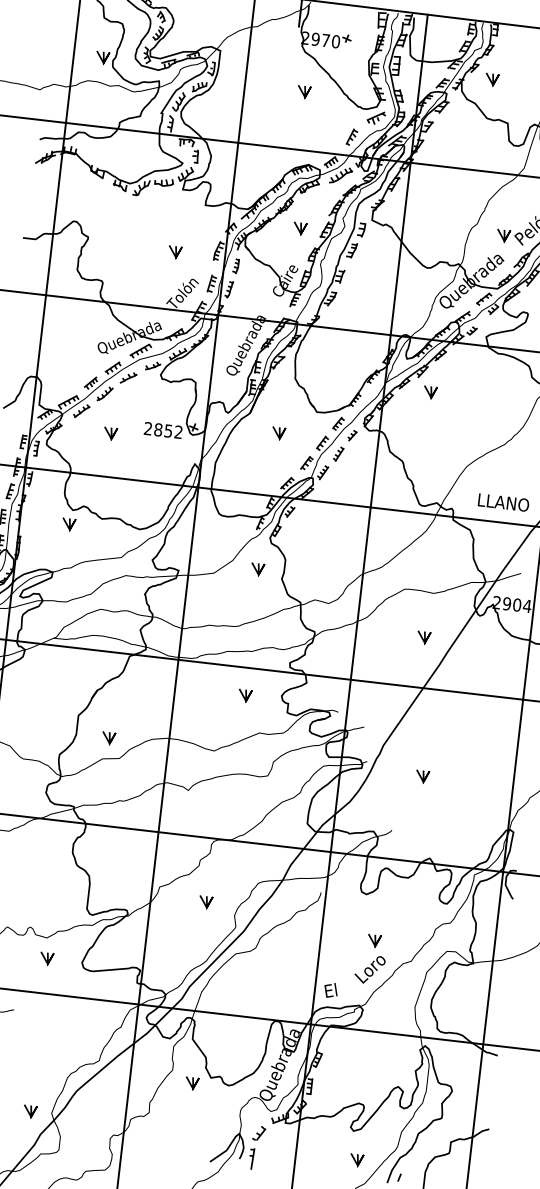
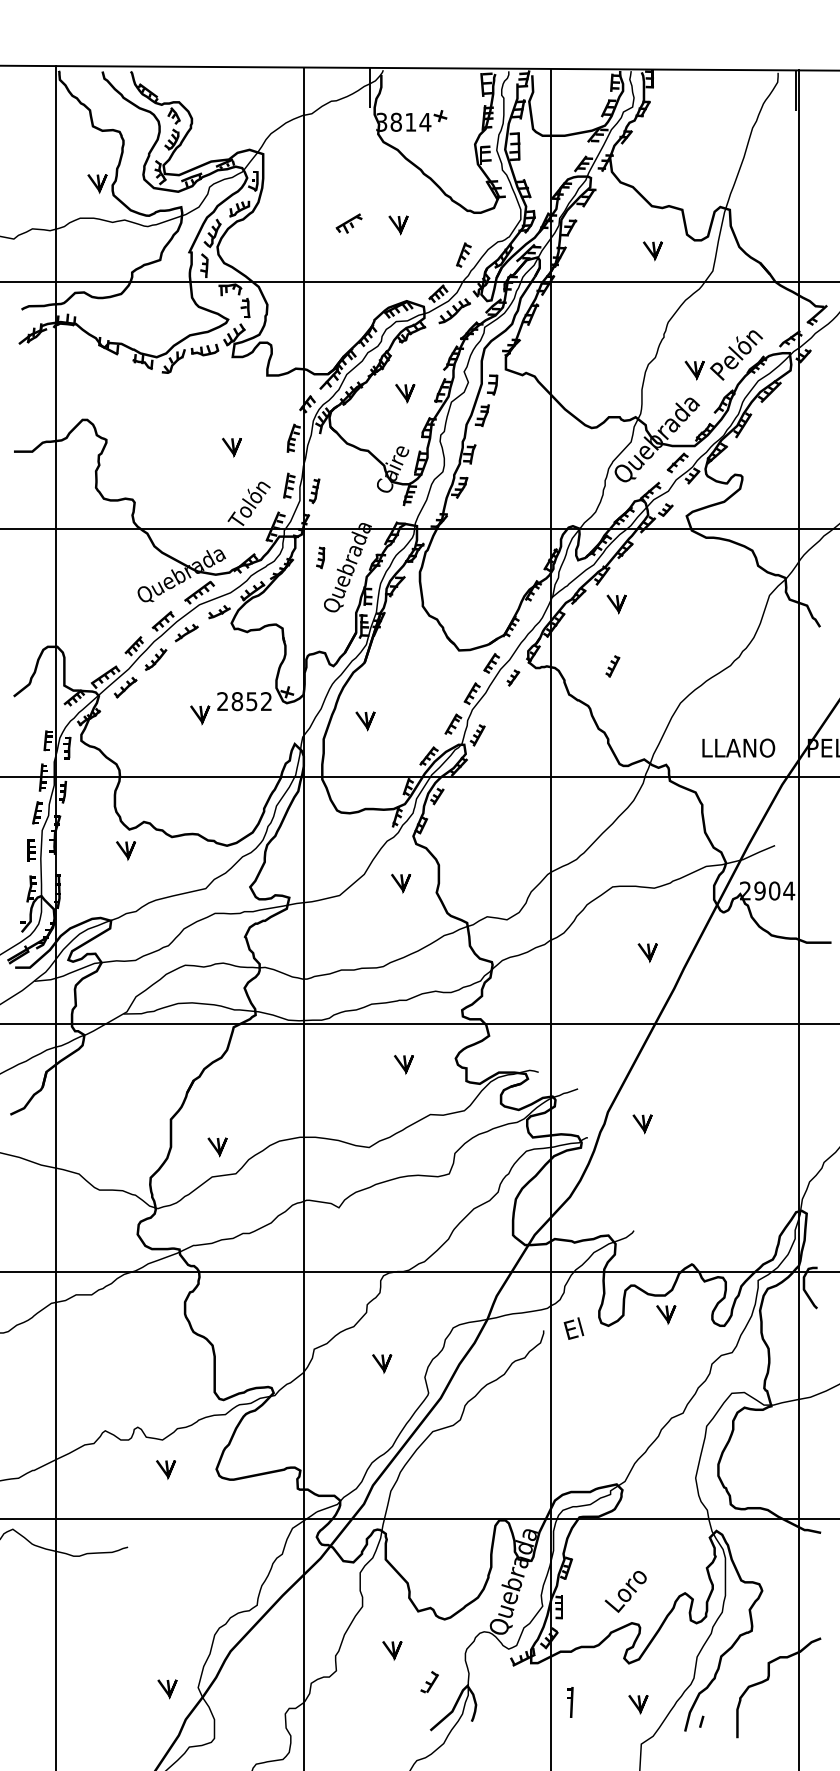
text: (320, 39) -> (403, 121), 2970 -> 3814
line: (491, 80) -> (651, 251), moved
line: (304, 92) -> (398, 225), moved
part: (375, 117) -> (348, 223), moved
part: (236, 265) -> (320, 557), moved
line: (278, 433) -> (365, 721), moved
line: (110, 434) -> (200, 715), moved
part: (338, 454) -> (612, 666), moved
line: (422, 776) -> (642, 1123), moved
line: (374, 941) -> (666, 1314), moved
text: (369, 969) -> (625, 1591), moved
text: (330, 990) -> (573, 1328), moved
line: (192, 1083) -> (392, 1650), moved
part: (259, 1133) -> (429, 1682), moved
part: (251, 1158) -> (570, 1702), moved

